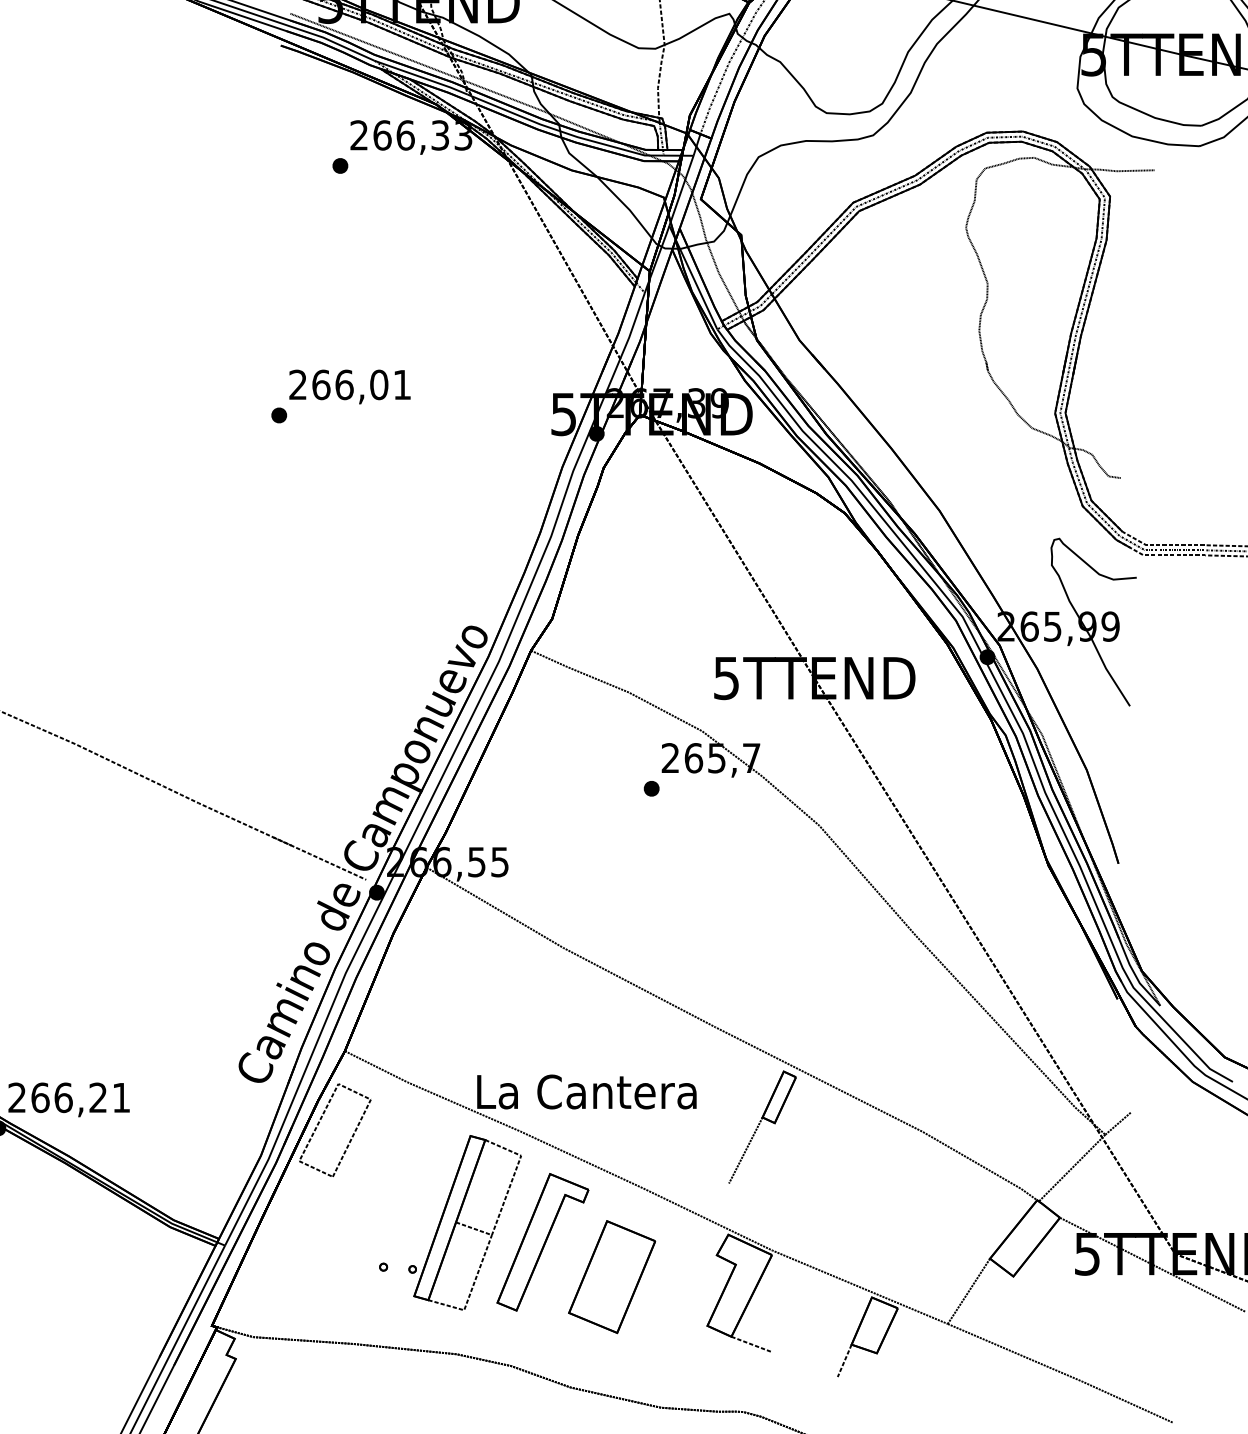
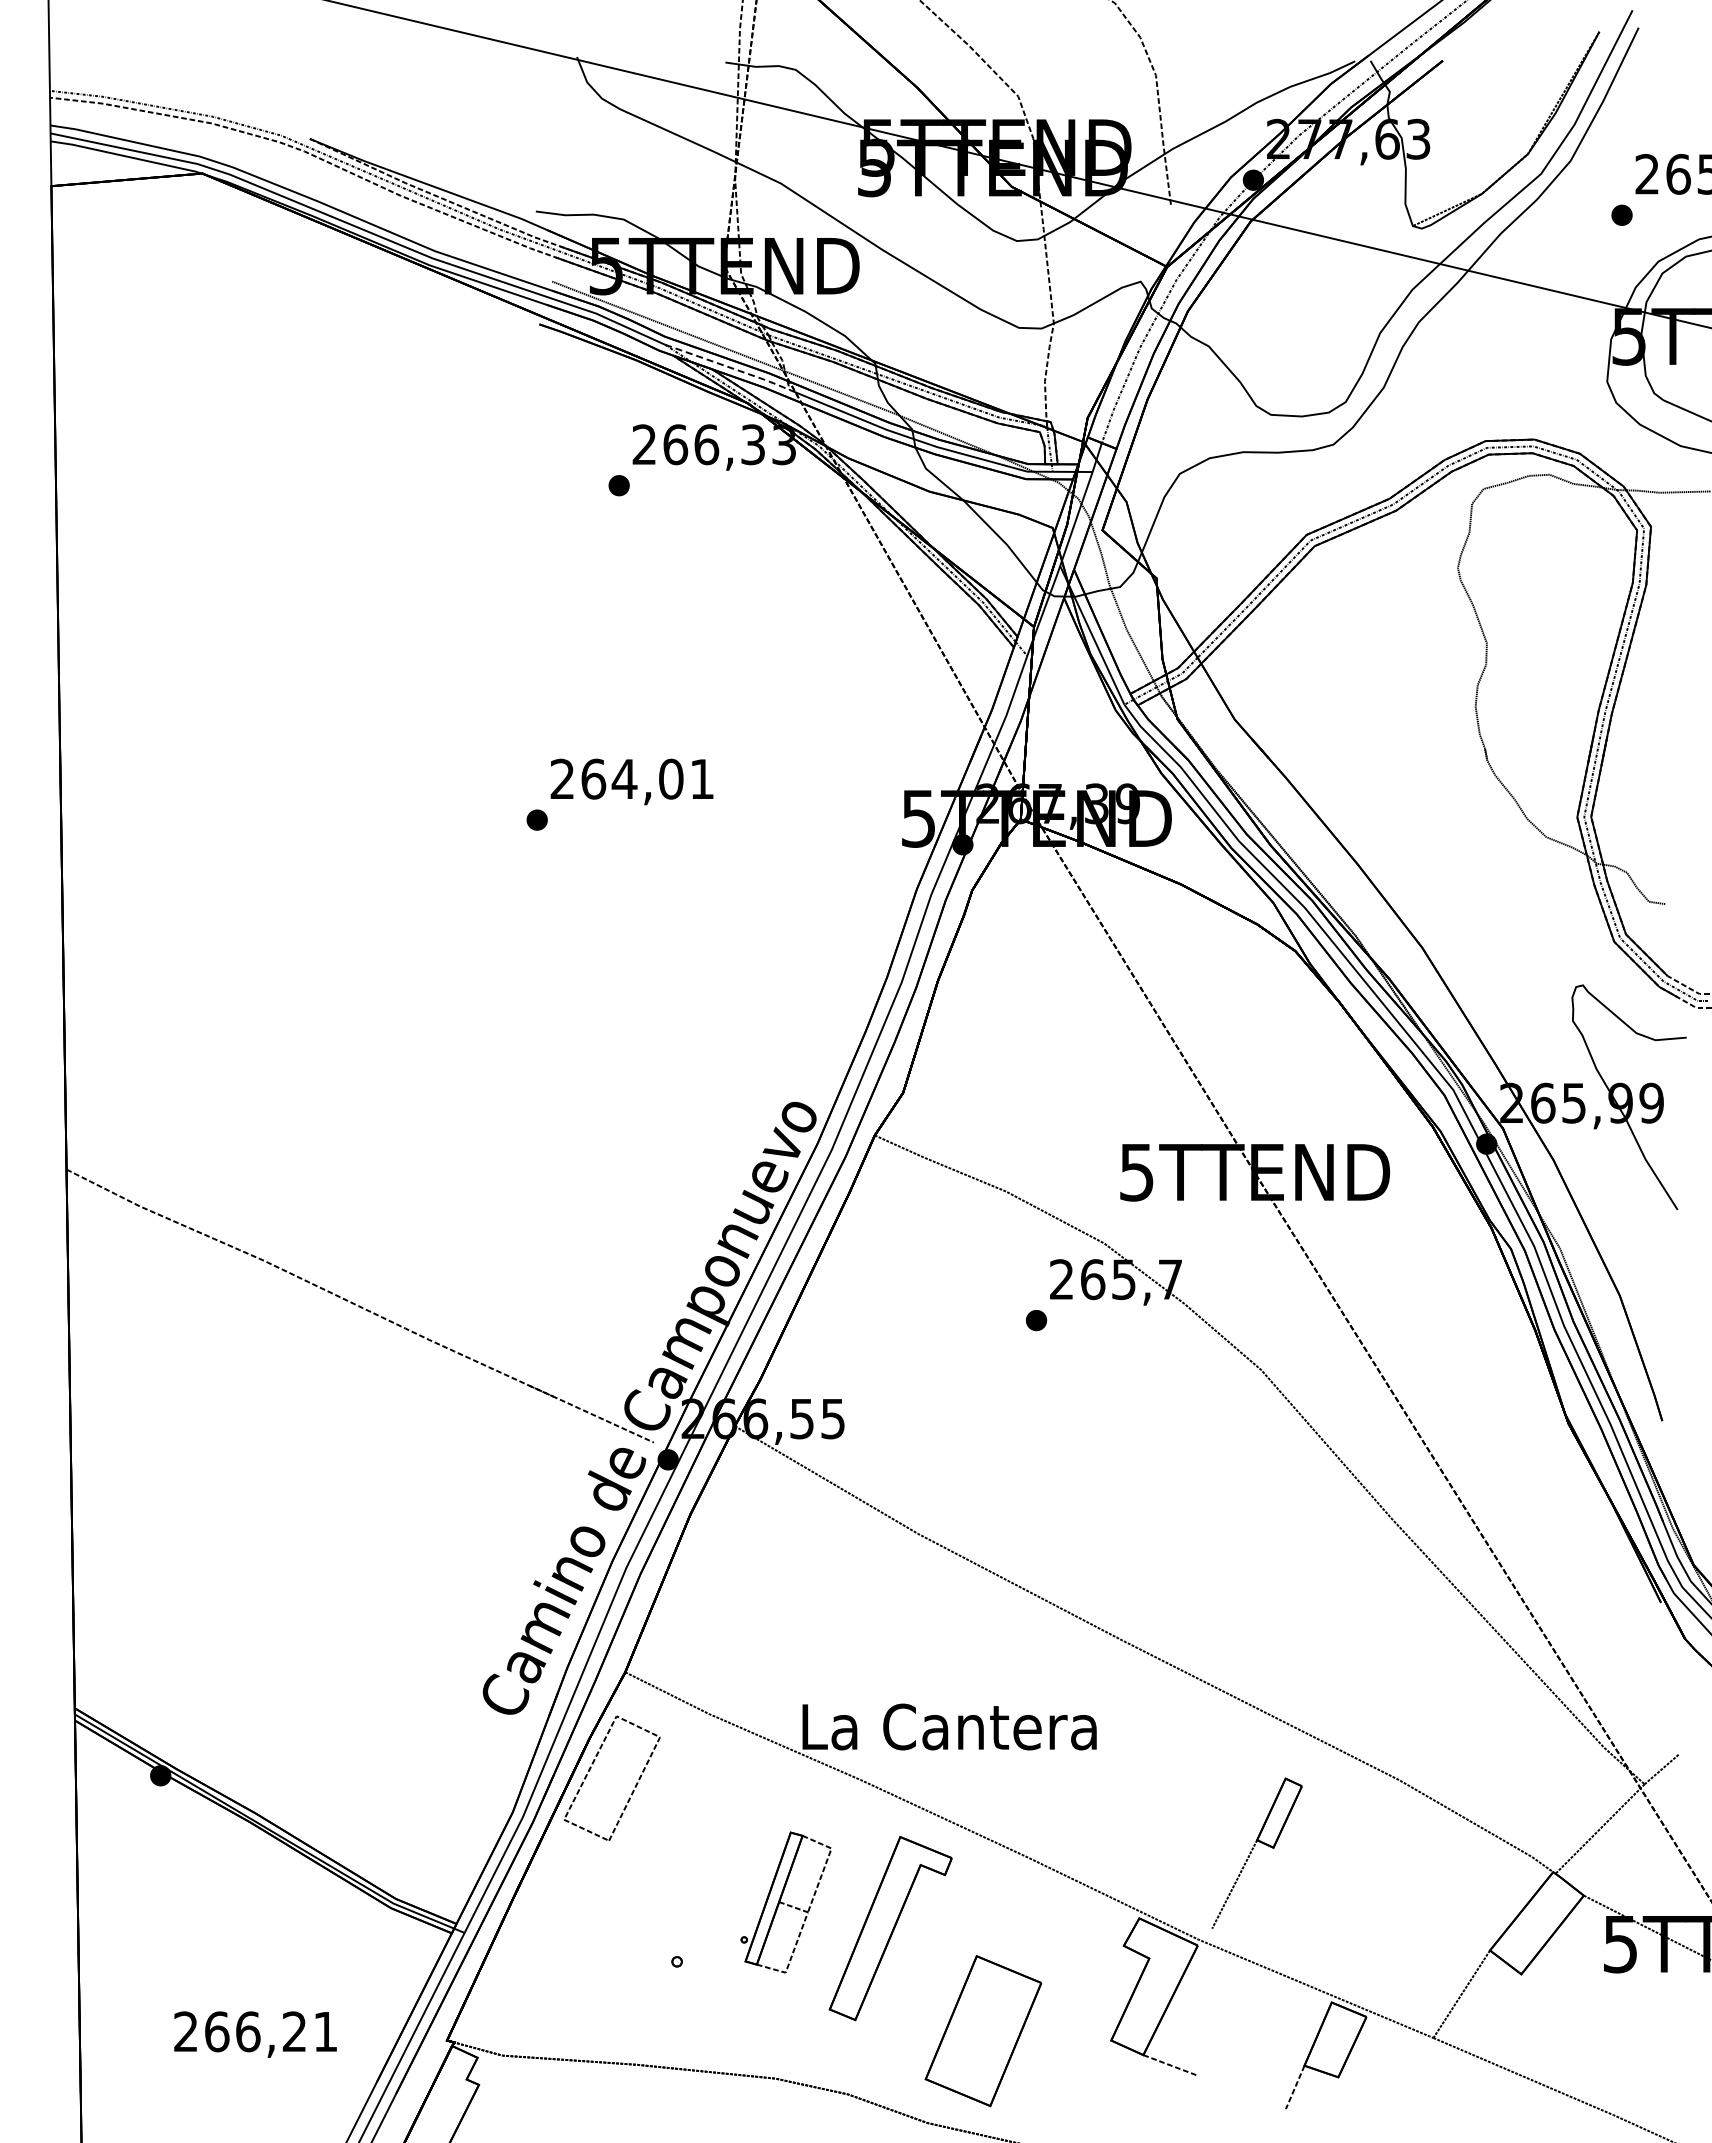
line: (421, 77) -> (728, 366), solid -> dashed
text: (344, 384) -> (624, 778), 266,01 -> 264,01
text: (69, 1099) -> (255, 2034), moved
part: (762, 1126) -> (1256, 1852), moved
part: (465, 1222) -> (786, 1902), size x0.6
part: (612, 1277) -> (983, 2031), moved

